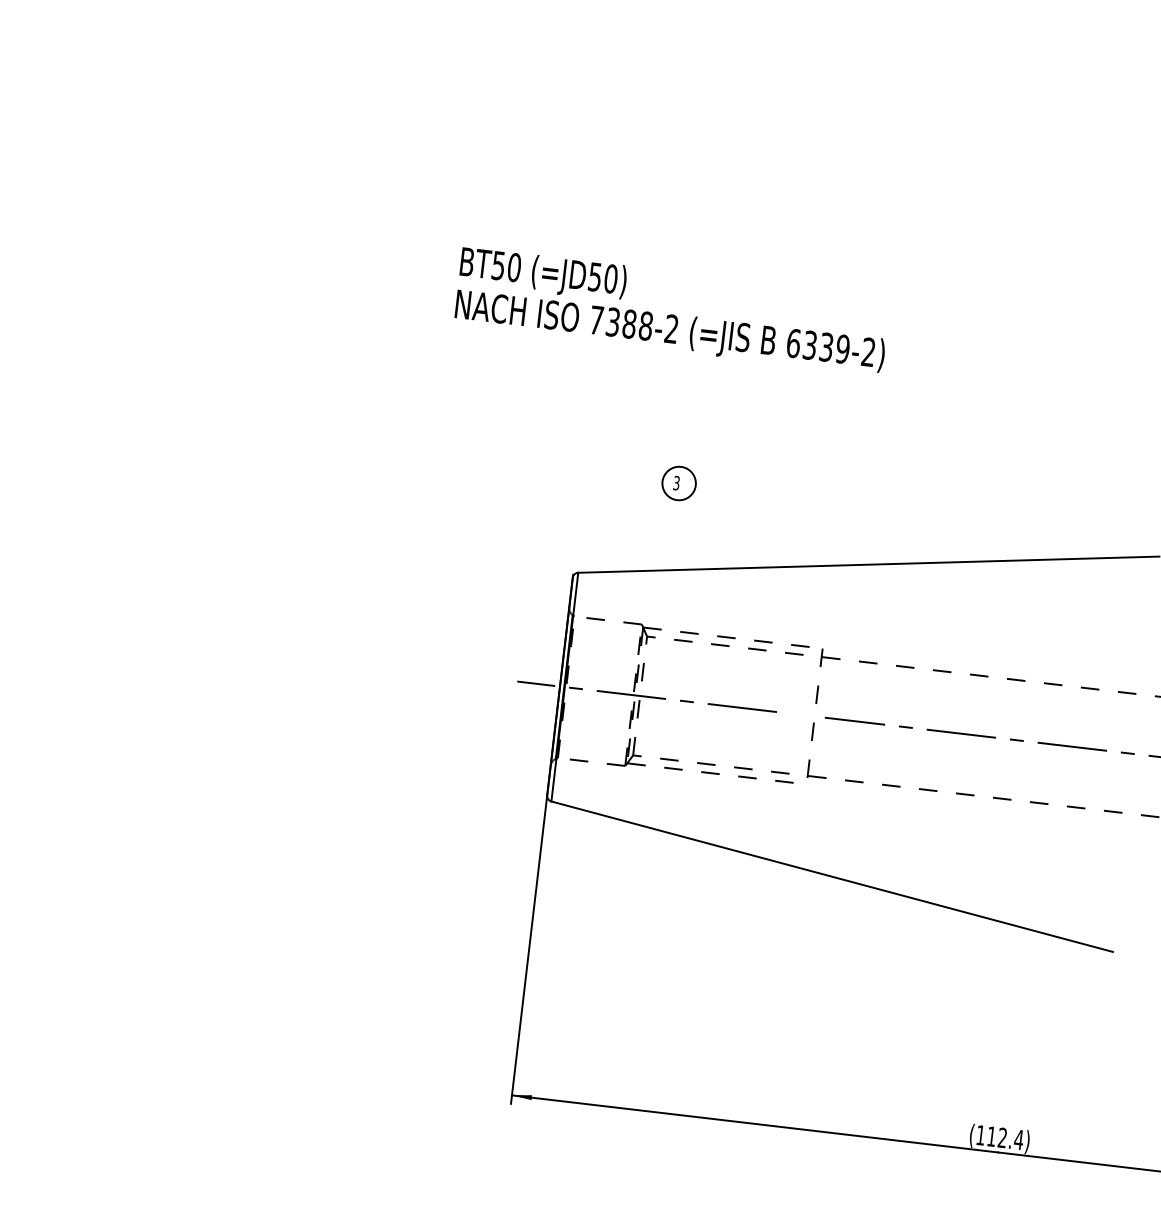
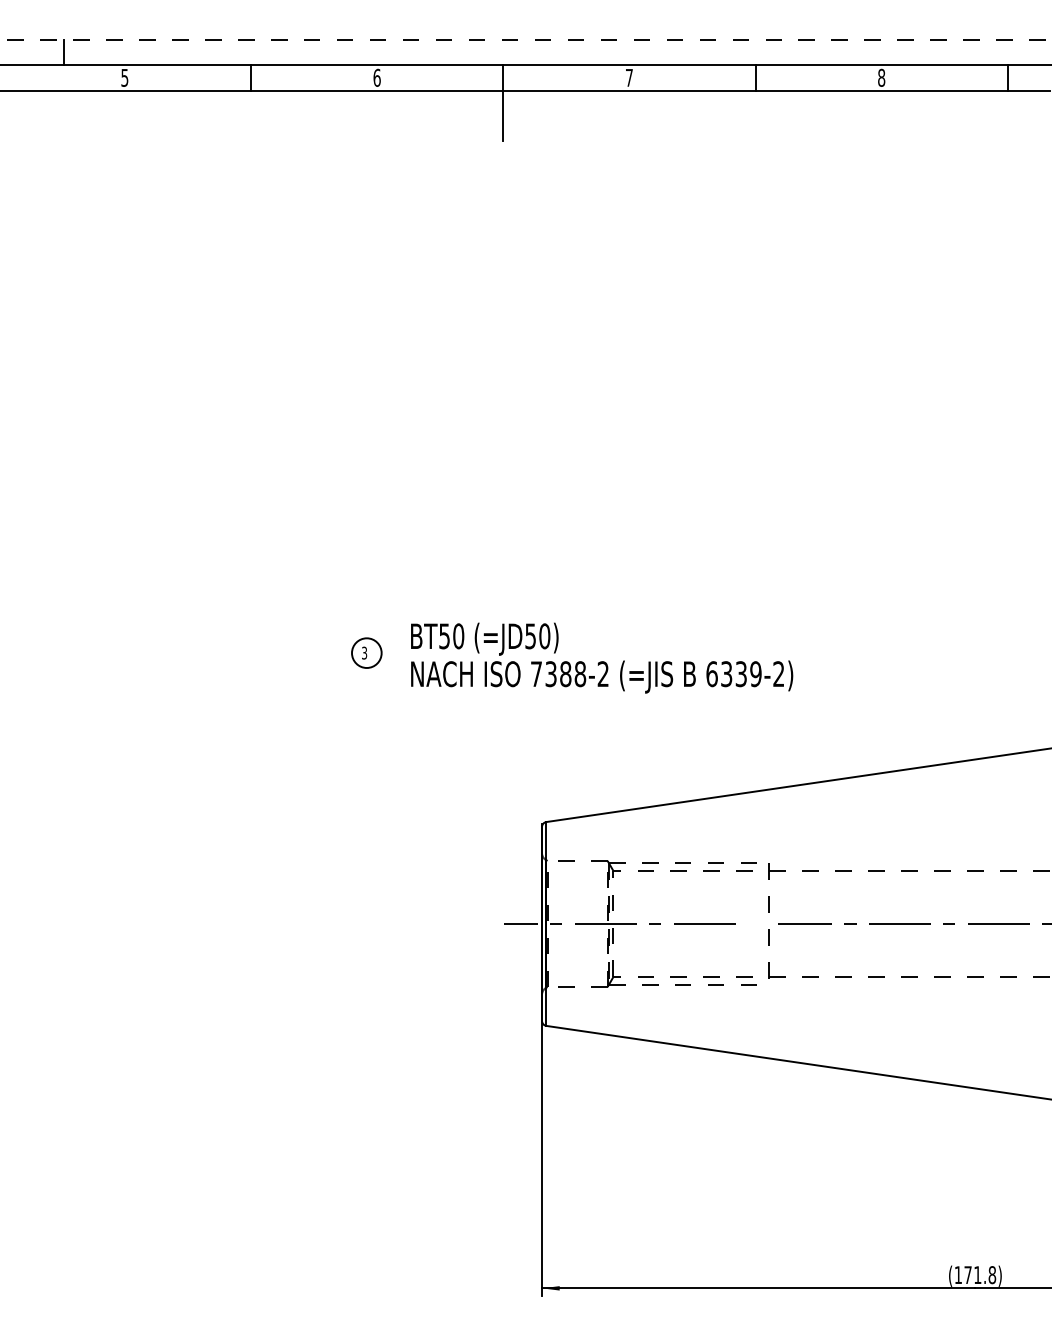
text: (672, 310) -> (602, 657), moved
part: (678, 482) -> (366, 652), moved
text: (1005, 1138) -> (980, 1275), (112.4) -> (171.8)

